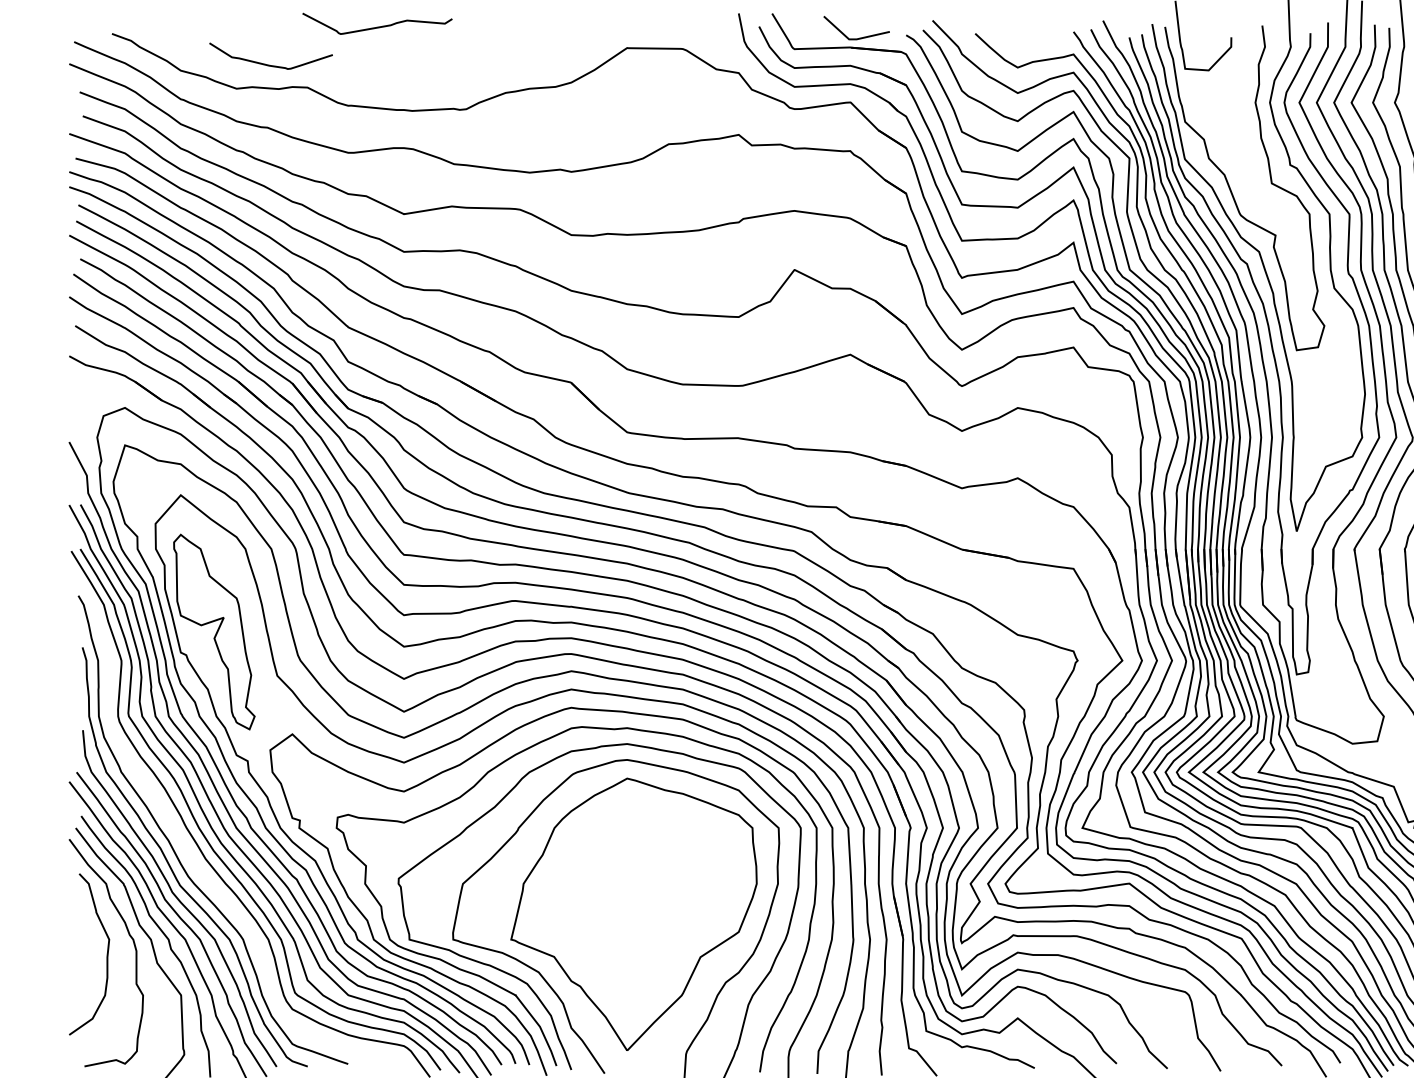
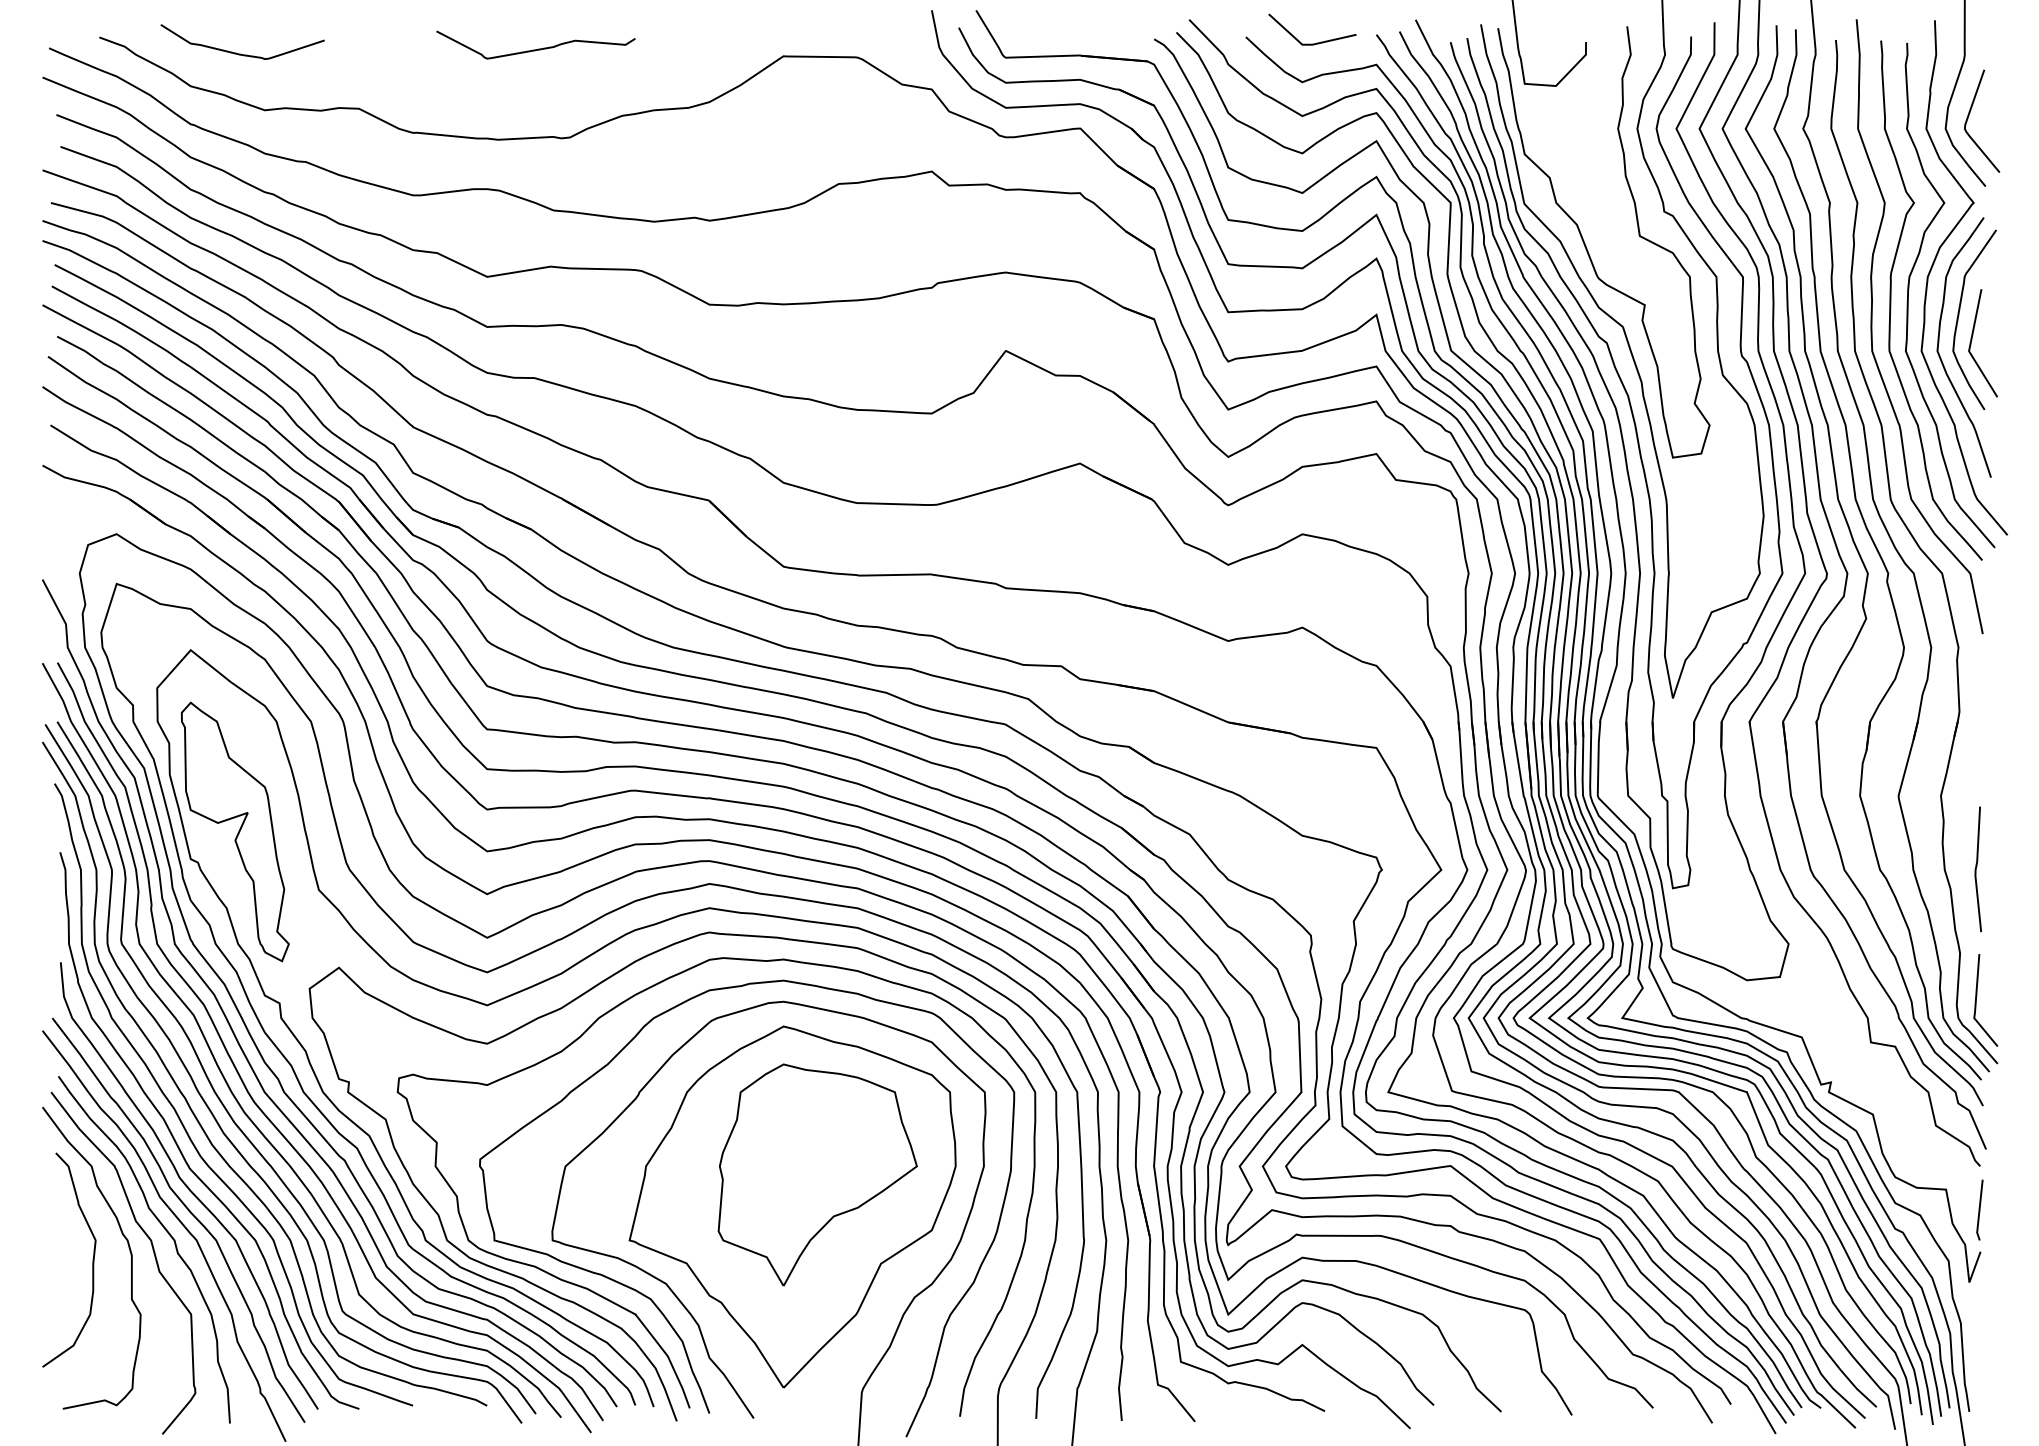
curve: (379, 26) -> (538, 48), moved
line: (859, 37) -> (1316, 42), moved
curve: (269, 64) -> (240, 53), moved
curve: (184, 844) -> (195, 1114), added
part: (652, 889) -> (817, 1174), added

